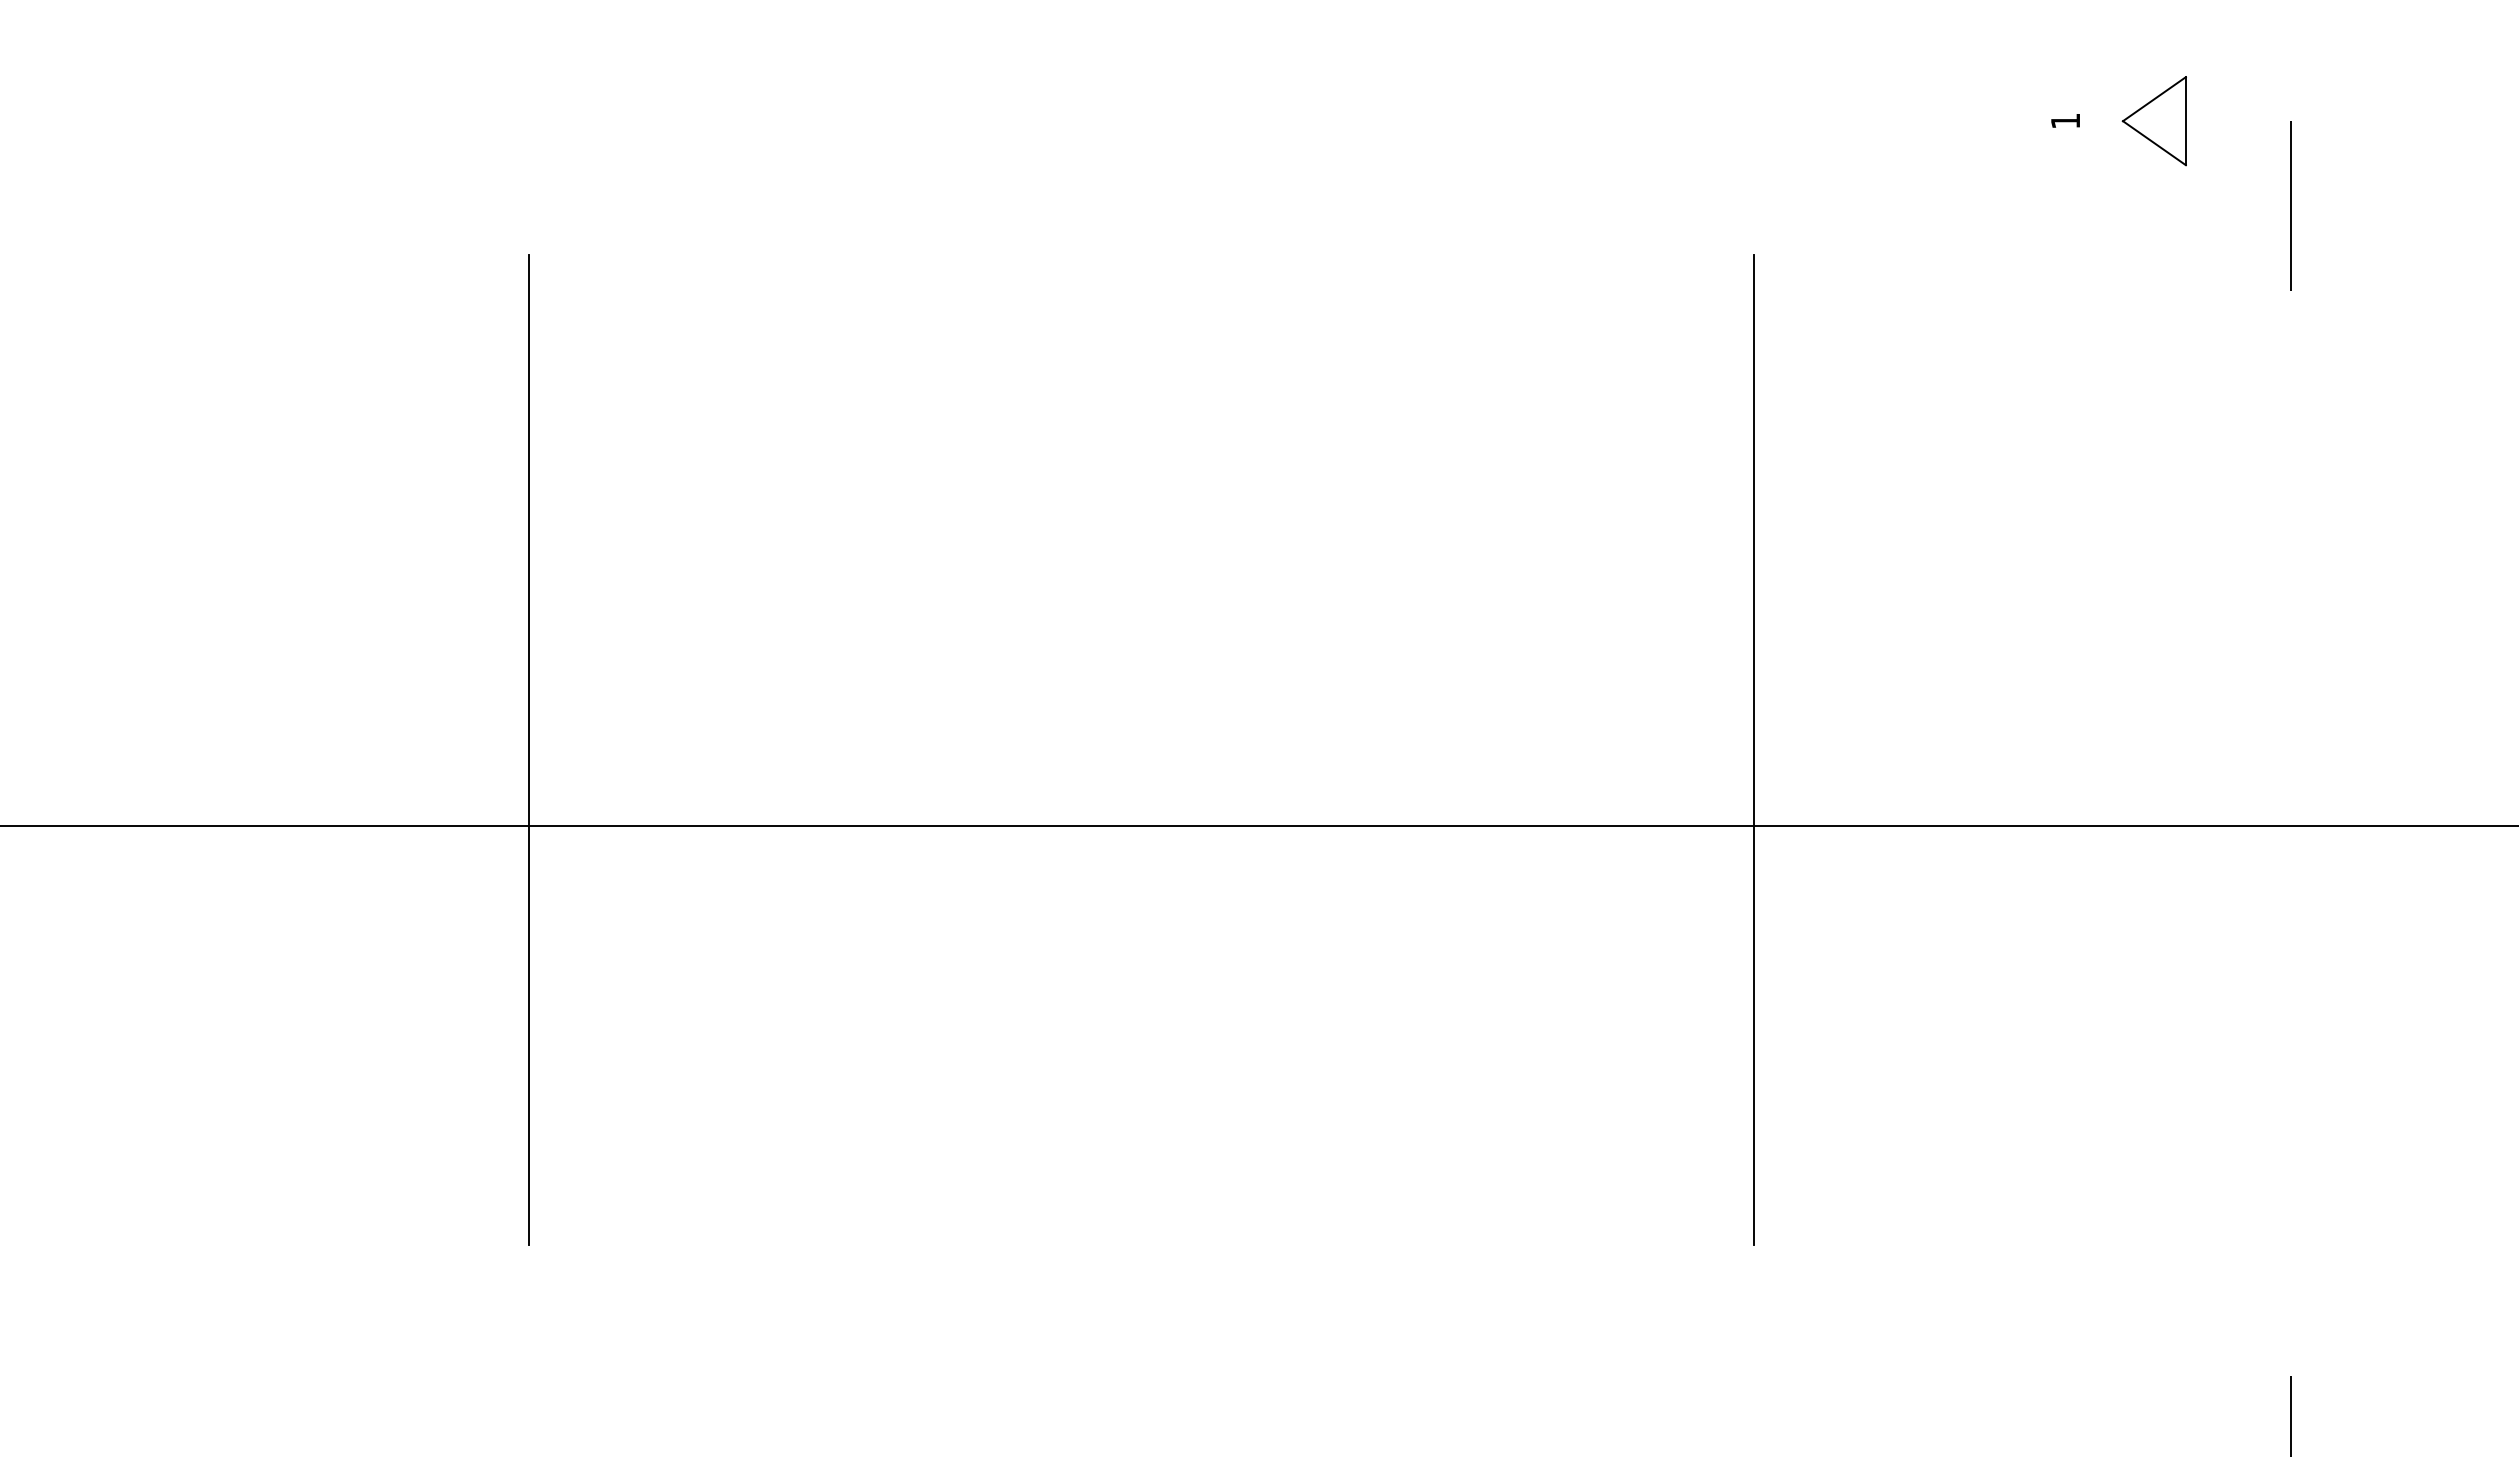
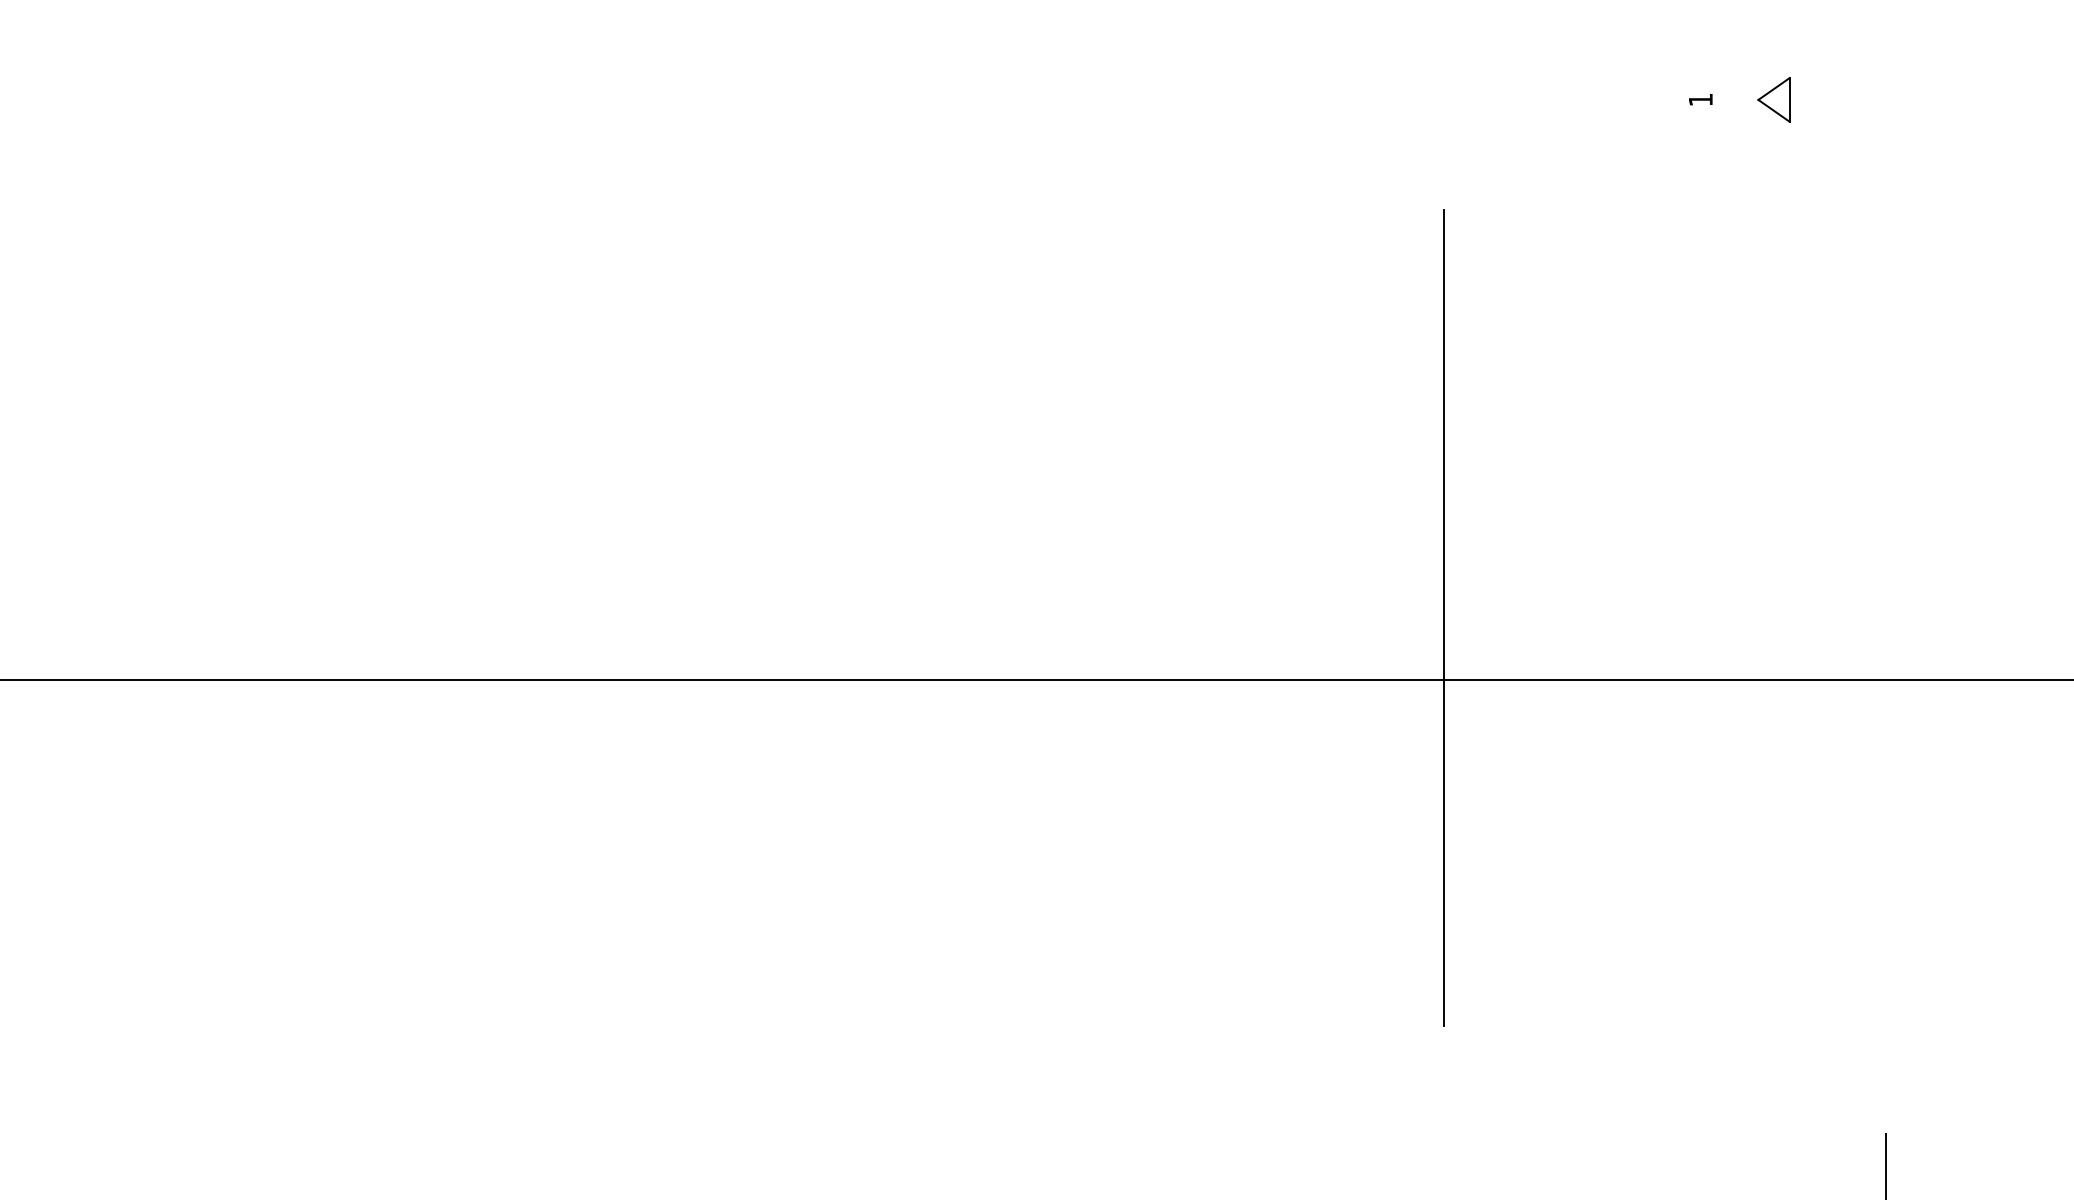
part: (2153, 120) -> (1773, 99), size x0.6
line: (2289, 205) -> (1885, 169), removed
line: (529, 749) -> (435, 617), removed

